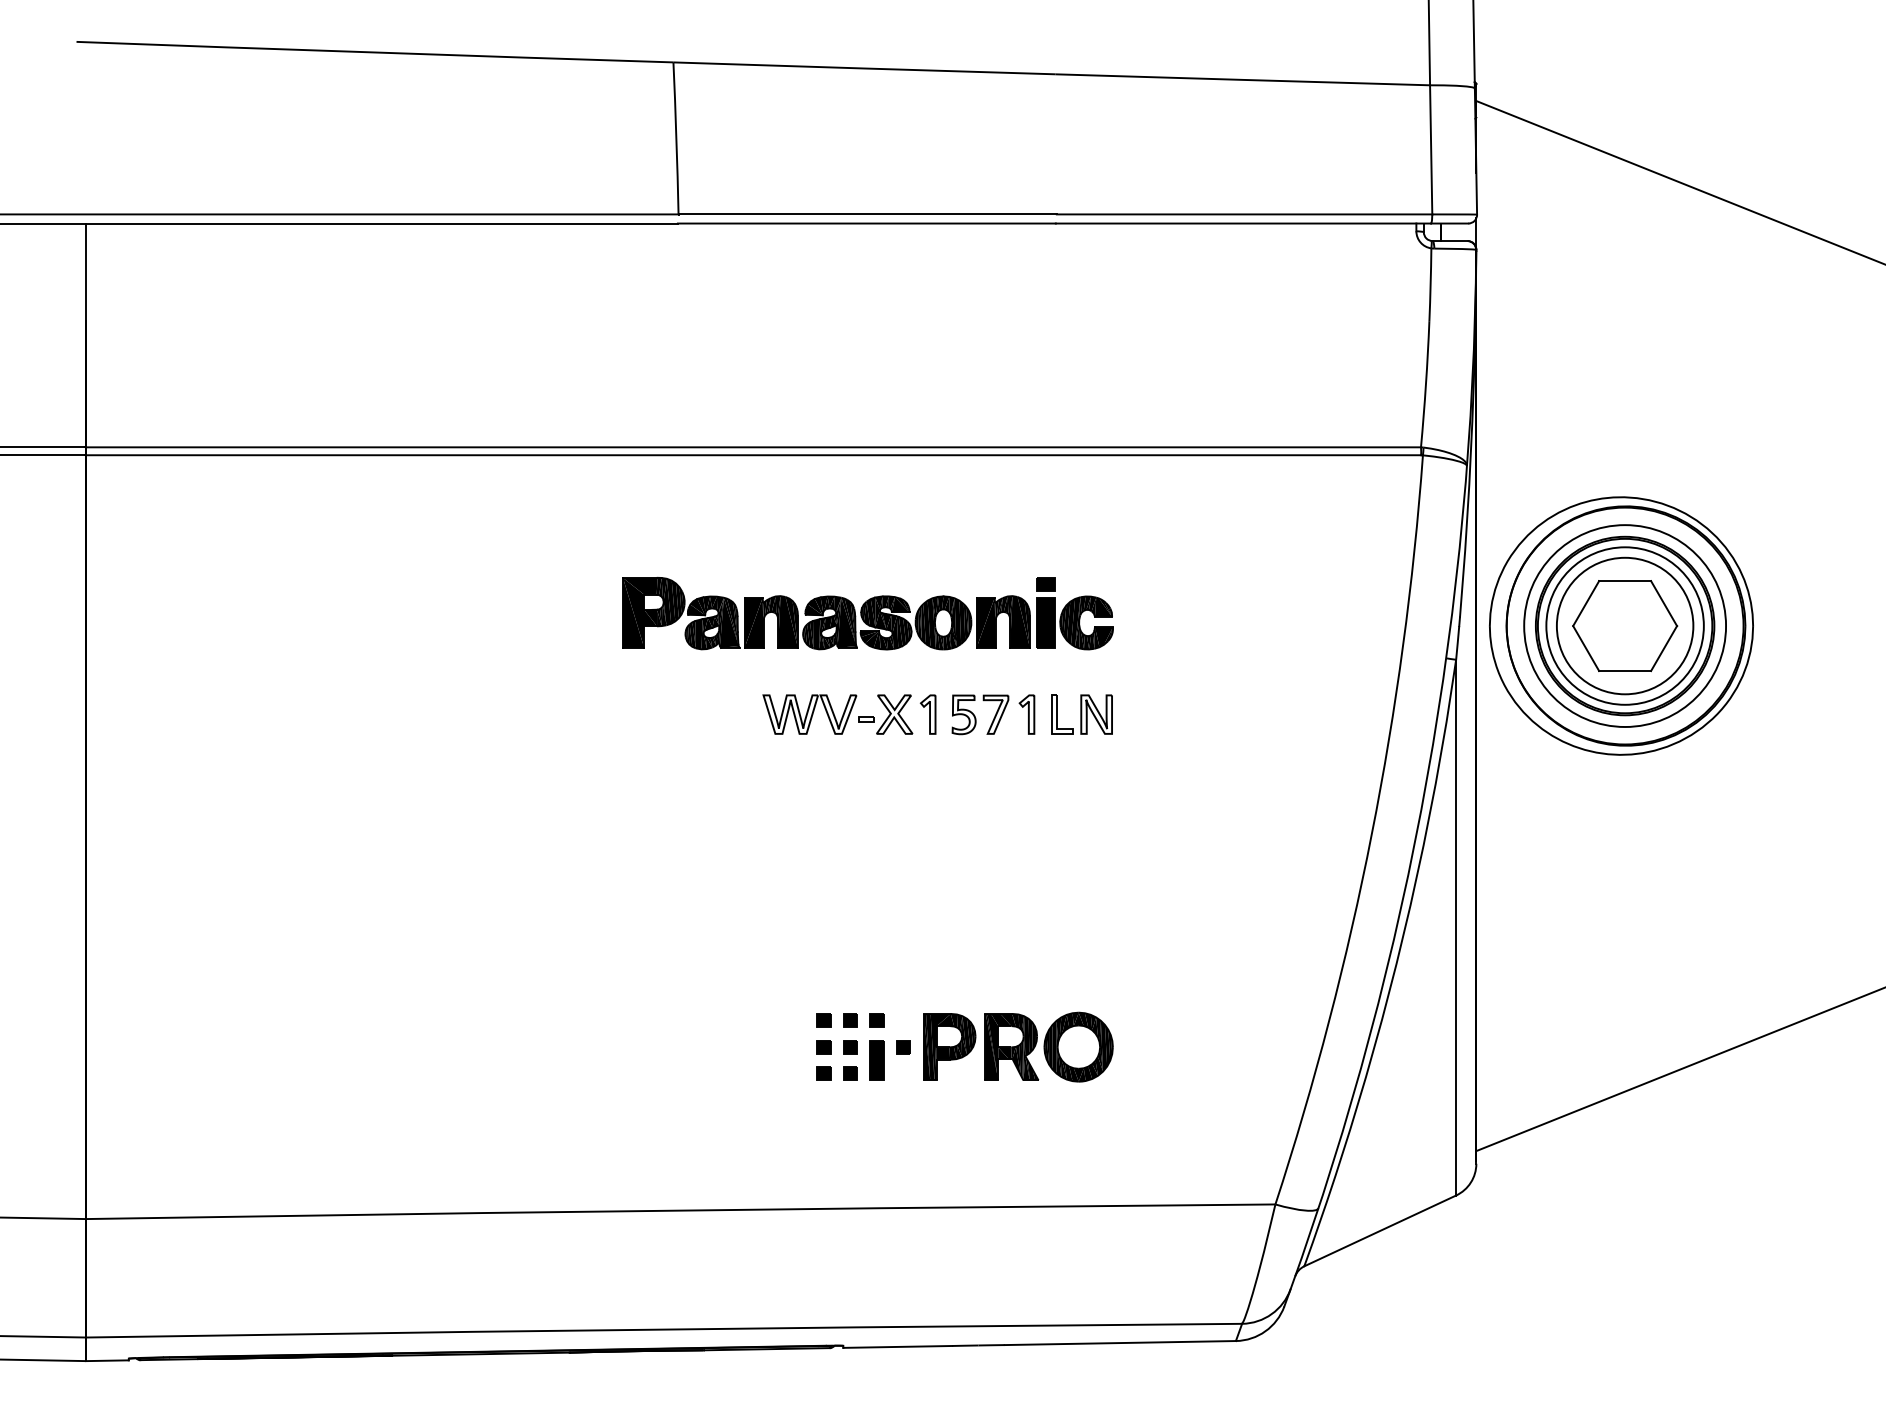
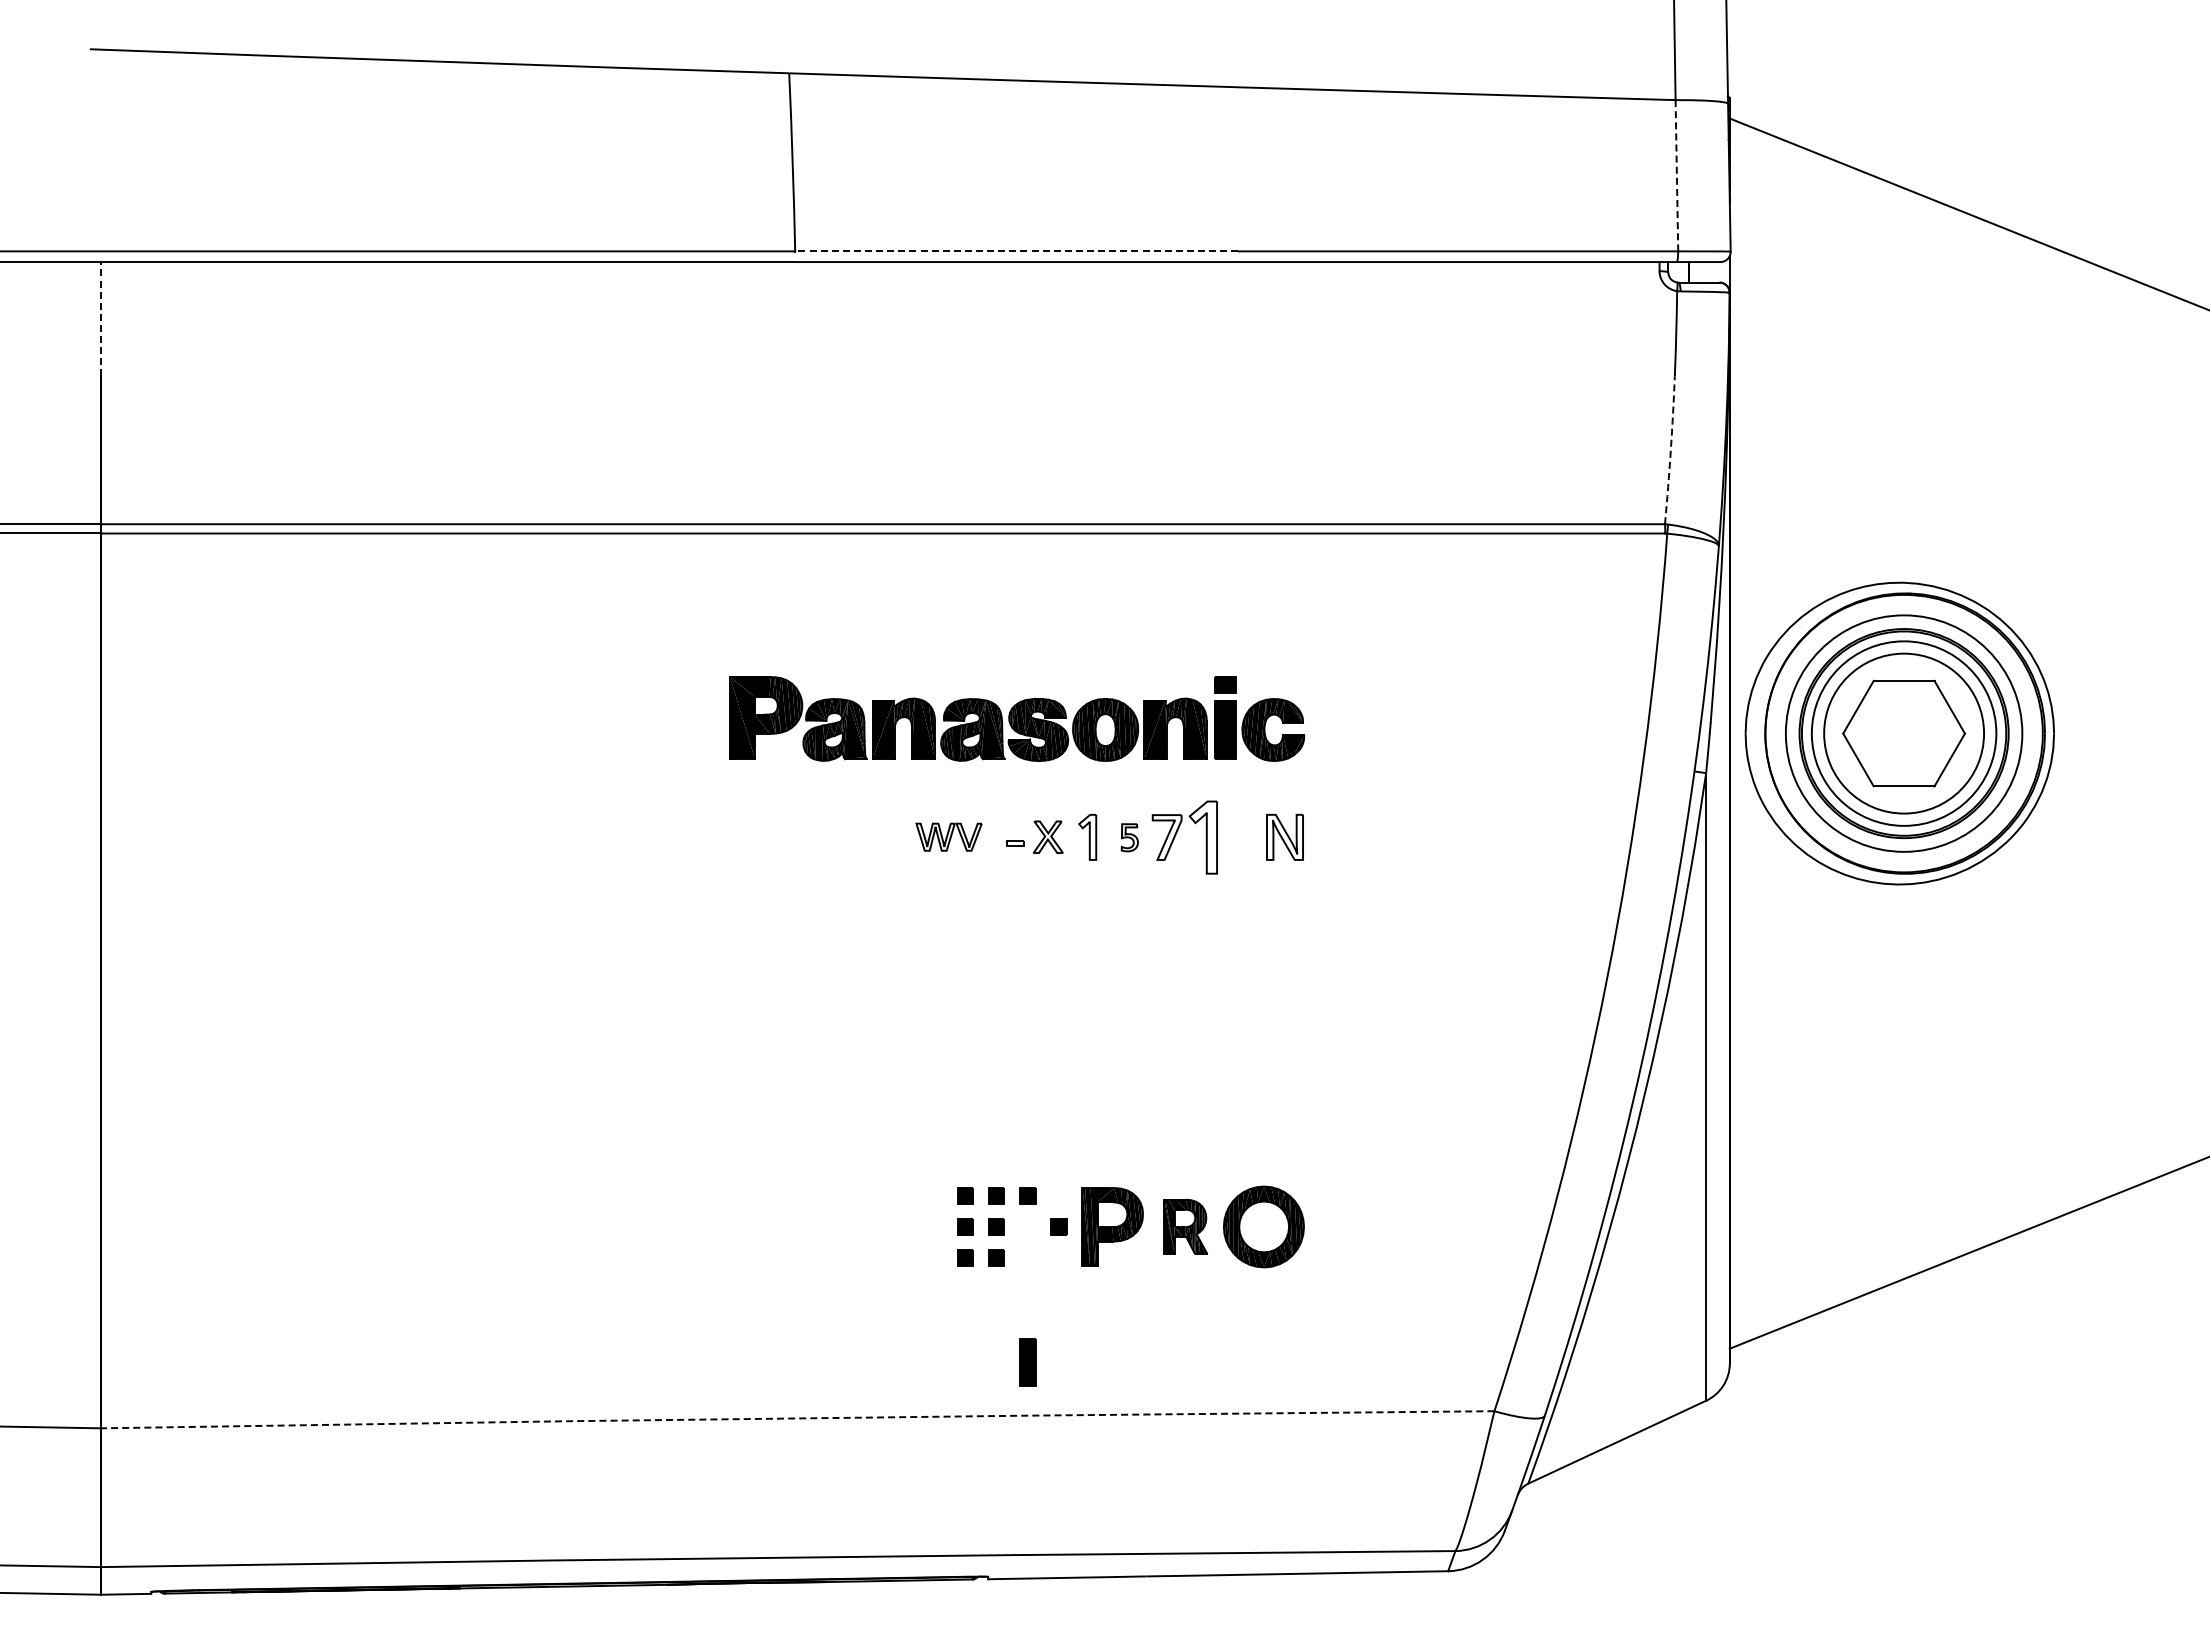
line: (1430, 149) -> (1676, 175), solid -> dashed
line: (867, 214) -> (1016, 251), solid -> dashed
line: (85, 271) -> (100, 318), solid -> dashed
arc: (1425, 384) -> (1670, 450), solid -> dashed
part: (809, 713) -> (948, 836), size x0.6
part: (893, 713) -> (1047, 836), size x0.7
part: (1027, 713) -> (1203, 836), size x1.6
part: (963, 714) -> (1129, 837), size x0.6
part: (1062, 714) -> (1244, 837), removed
part: (1011, 1046) -> (1185, 1226), size x0.7
part: (876, 1060) -> (1027, 1362), moved
line: (680, 1210) -> (797, 1418), solid -> dashed

